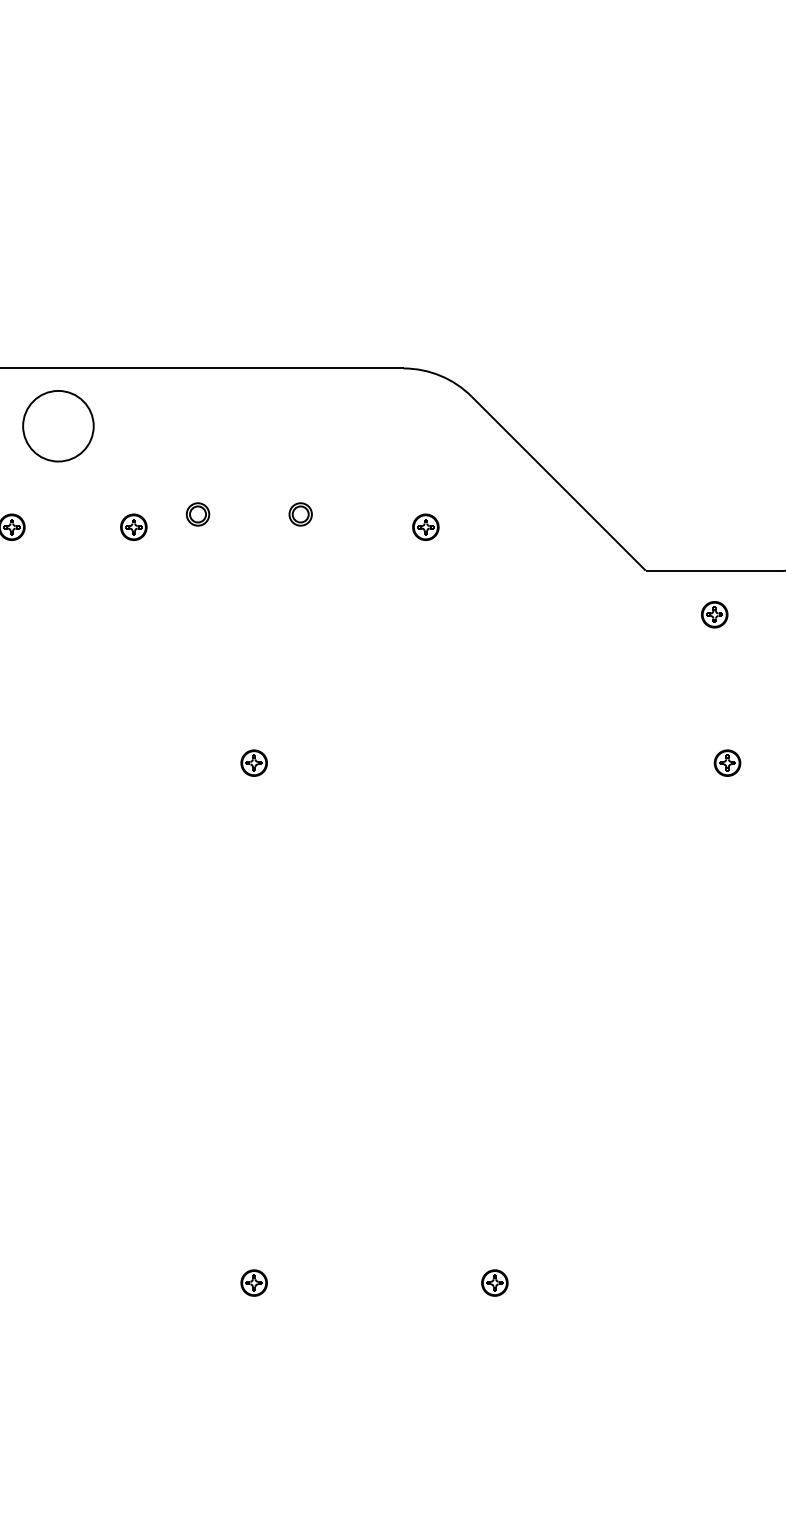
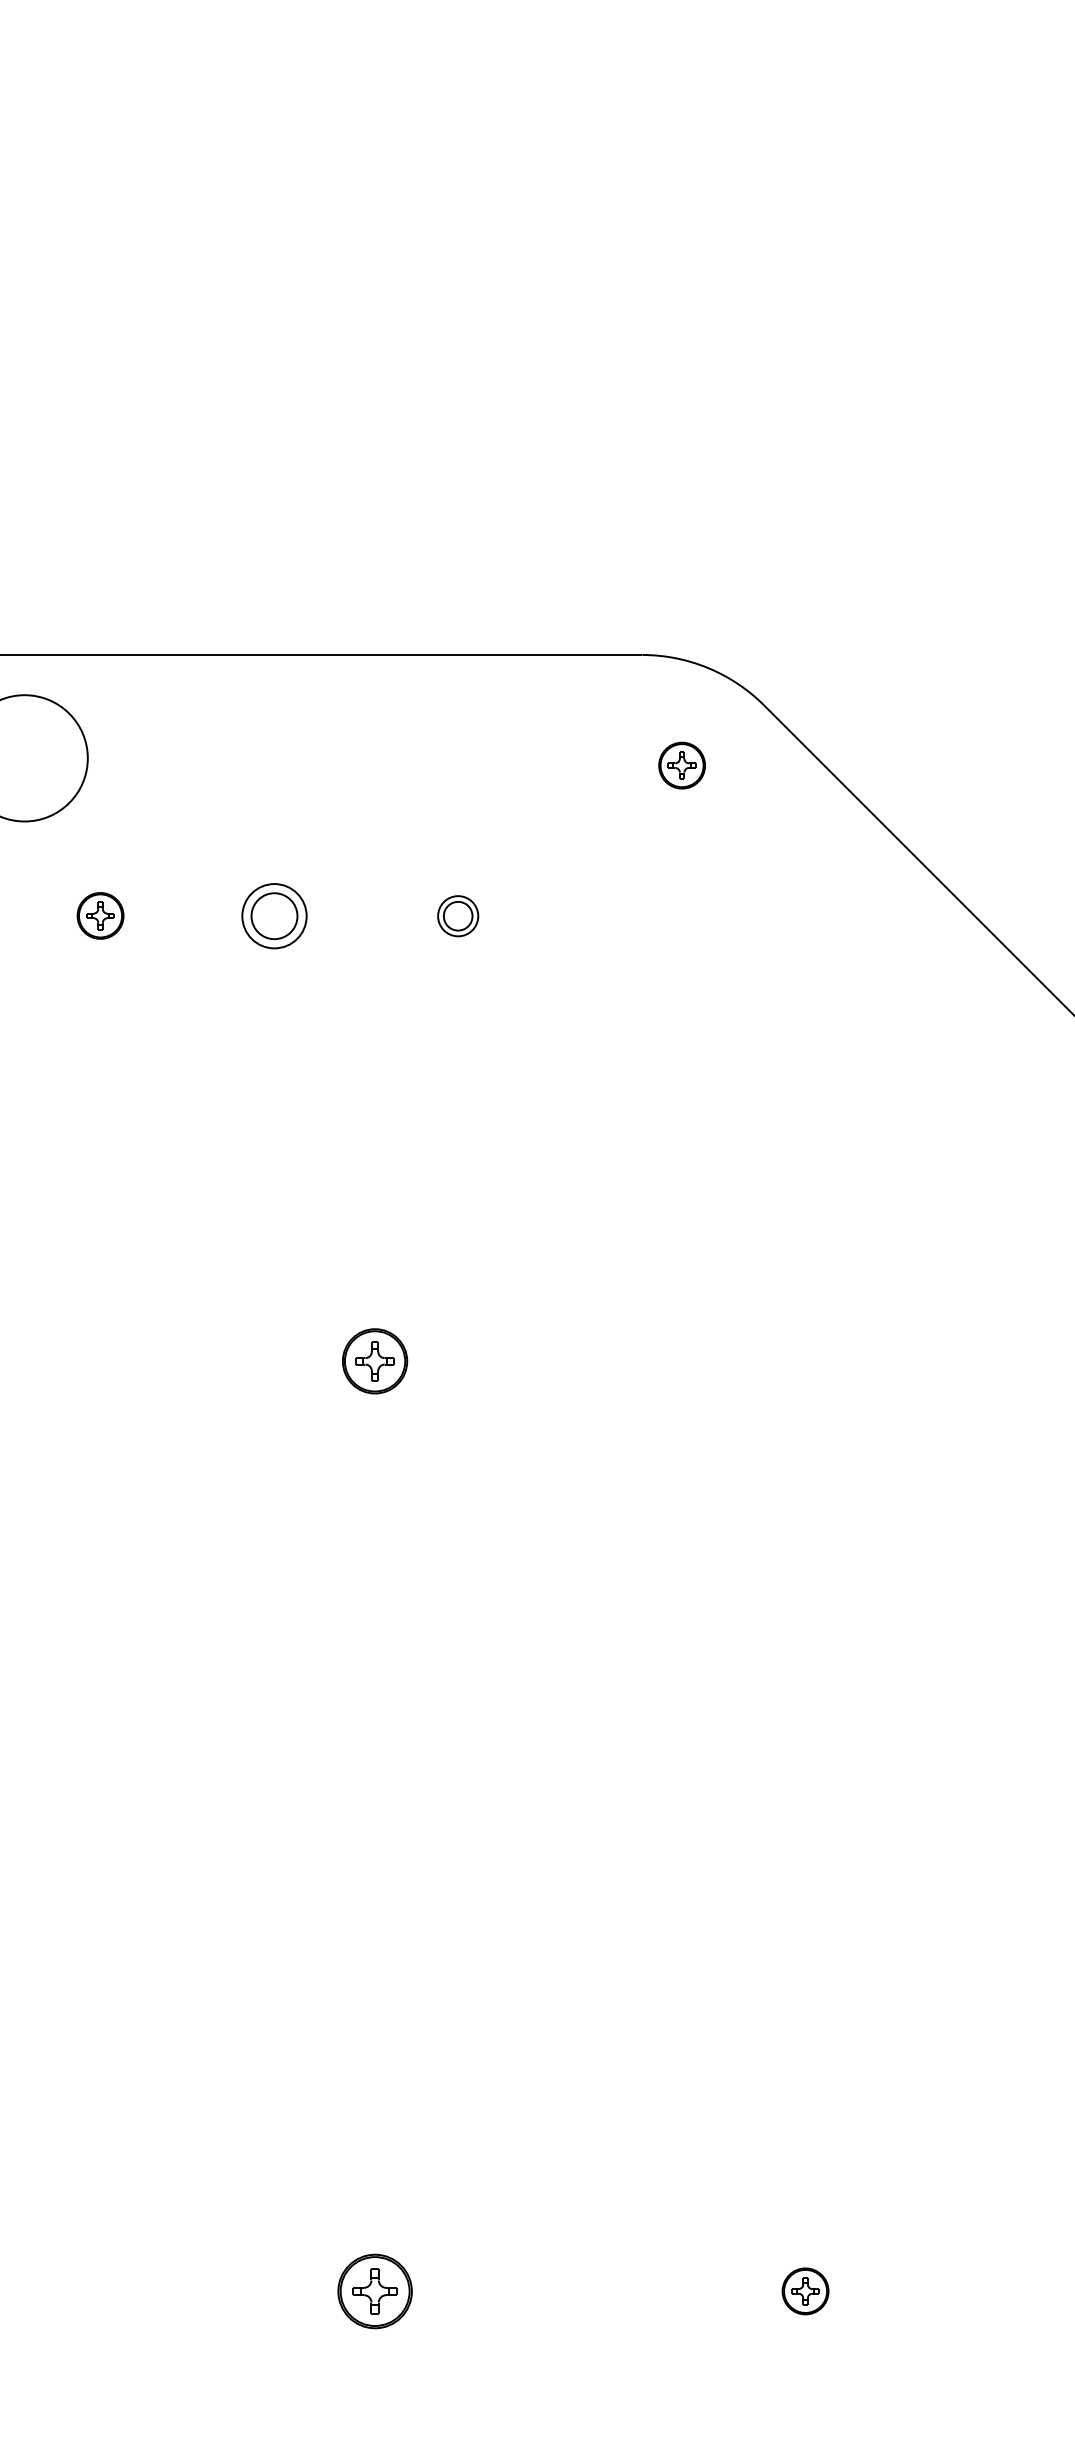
part: (197, 514) -> (273, 916), size x1.6
part: (133, 526) -> (99, 914), moved
part: (425, 526) -> (681, 764), moved
part: (253, 762) -> (373, 1359), size x1.4
part: (253, 1282) -> (373, 2290), size x1.6

